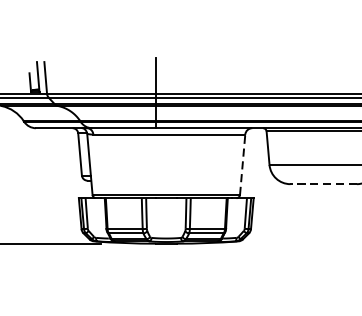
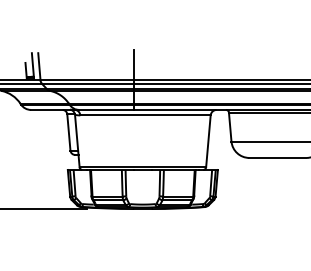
line: (242, 163) -> (208, 140), dashed -> solid
line: (323, 183) -> (277, 157), dashed -> solid

